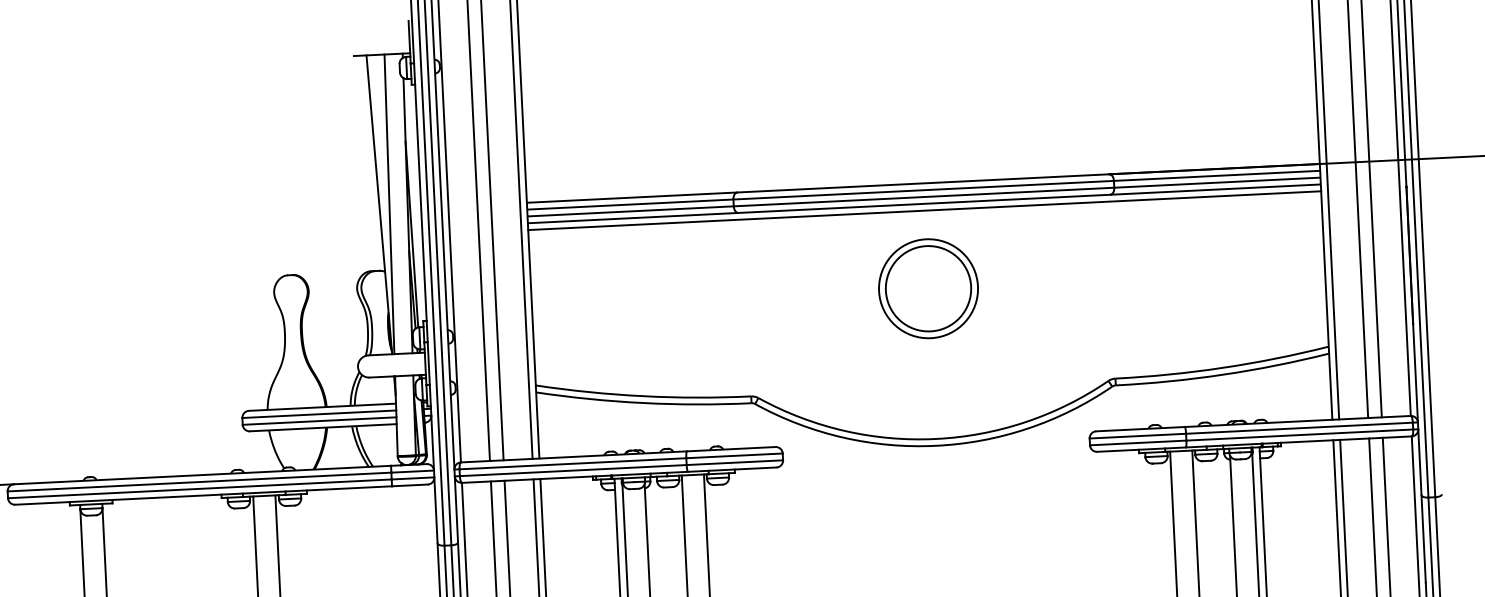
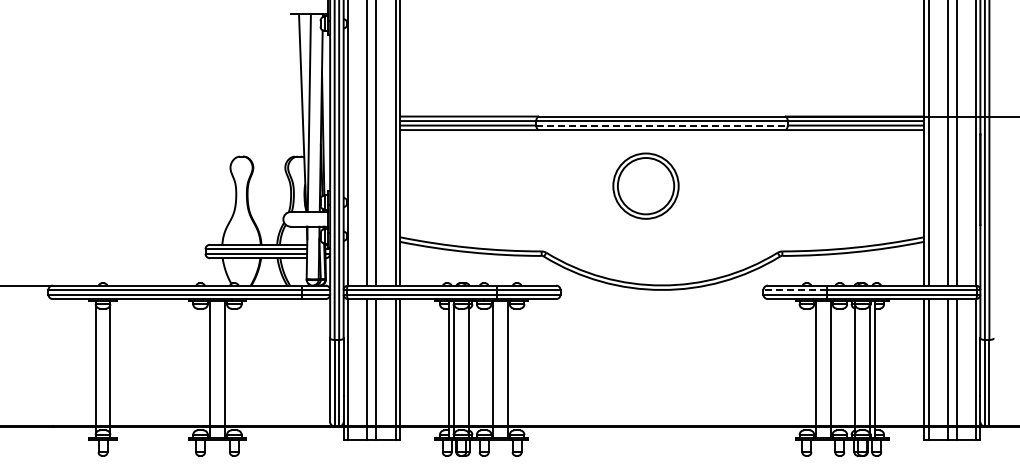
line: (924, 196) -> (662, 125), solid -> dashed
line: (925, 210) -> (662, 134), removed
part: (927, 287) -> (645, 185), moved
line: (1138, 436) -> (795, 290), solid -> dashed

